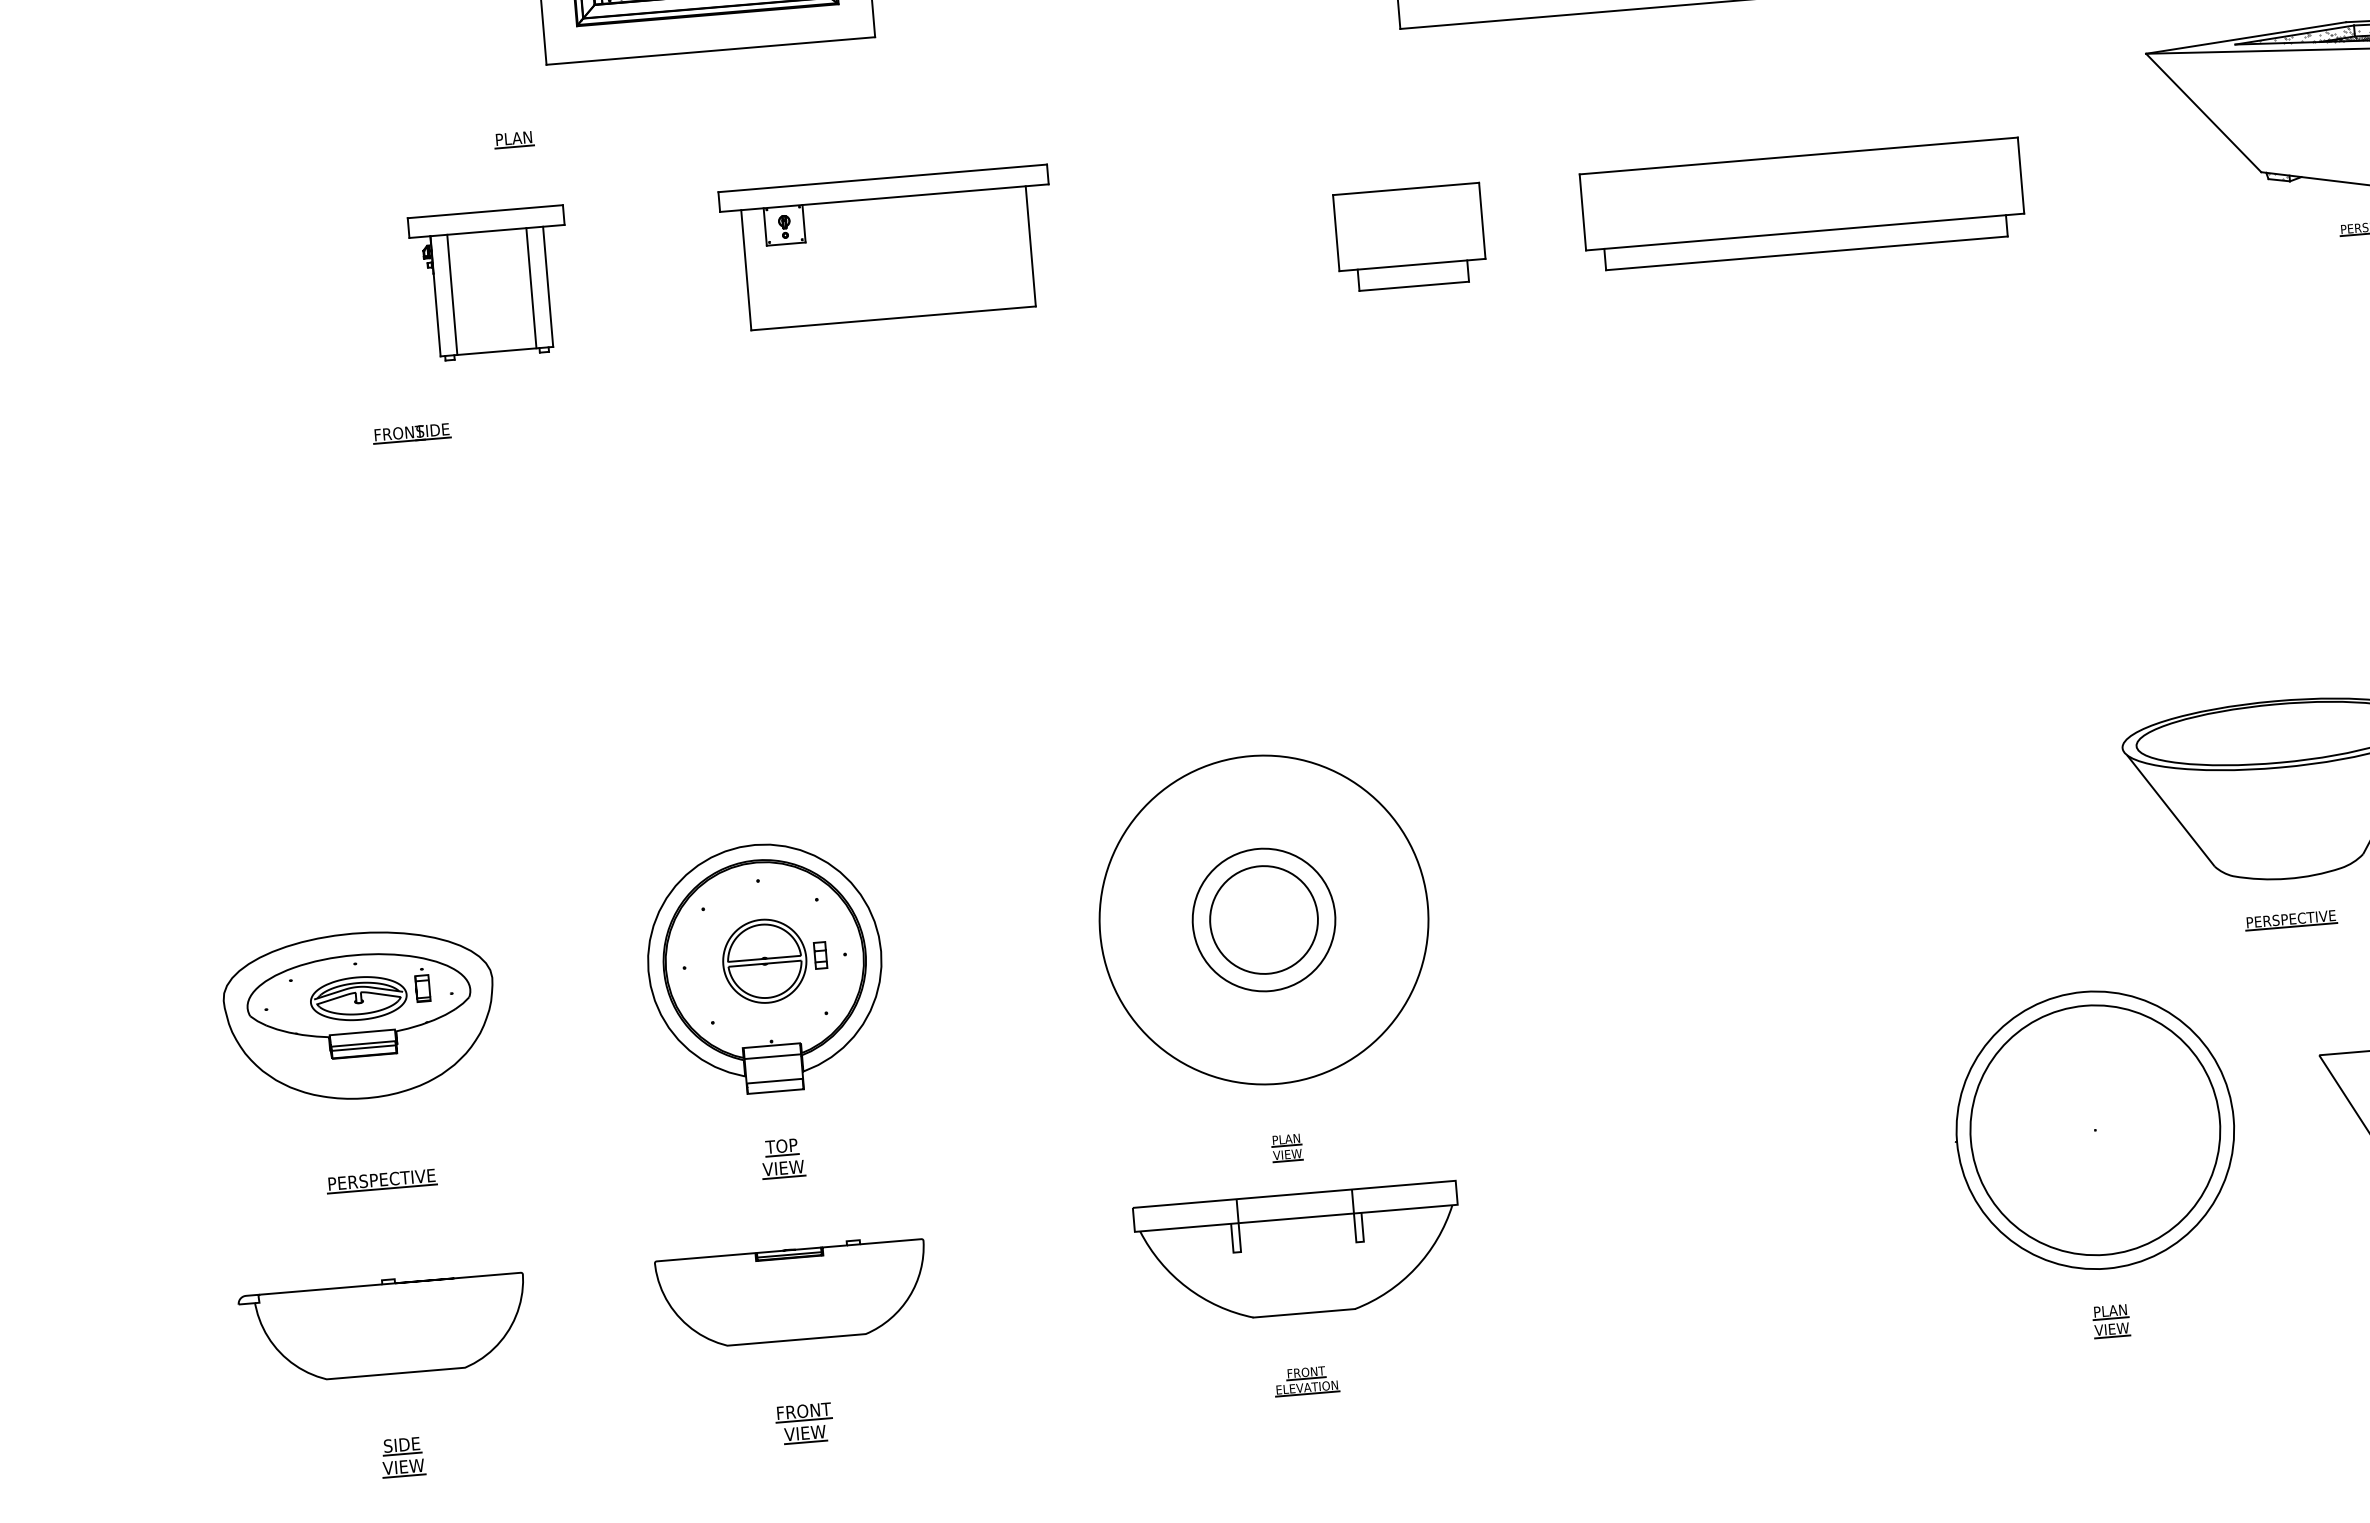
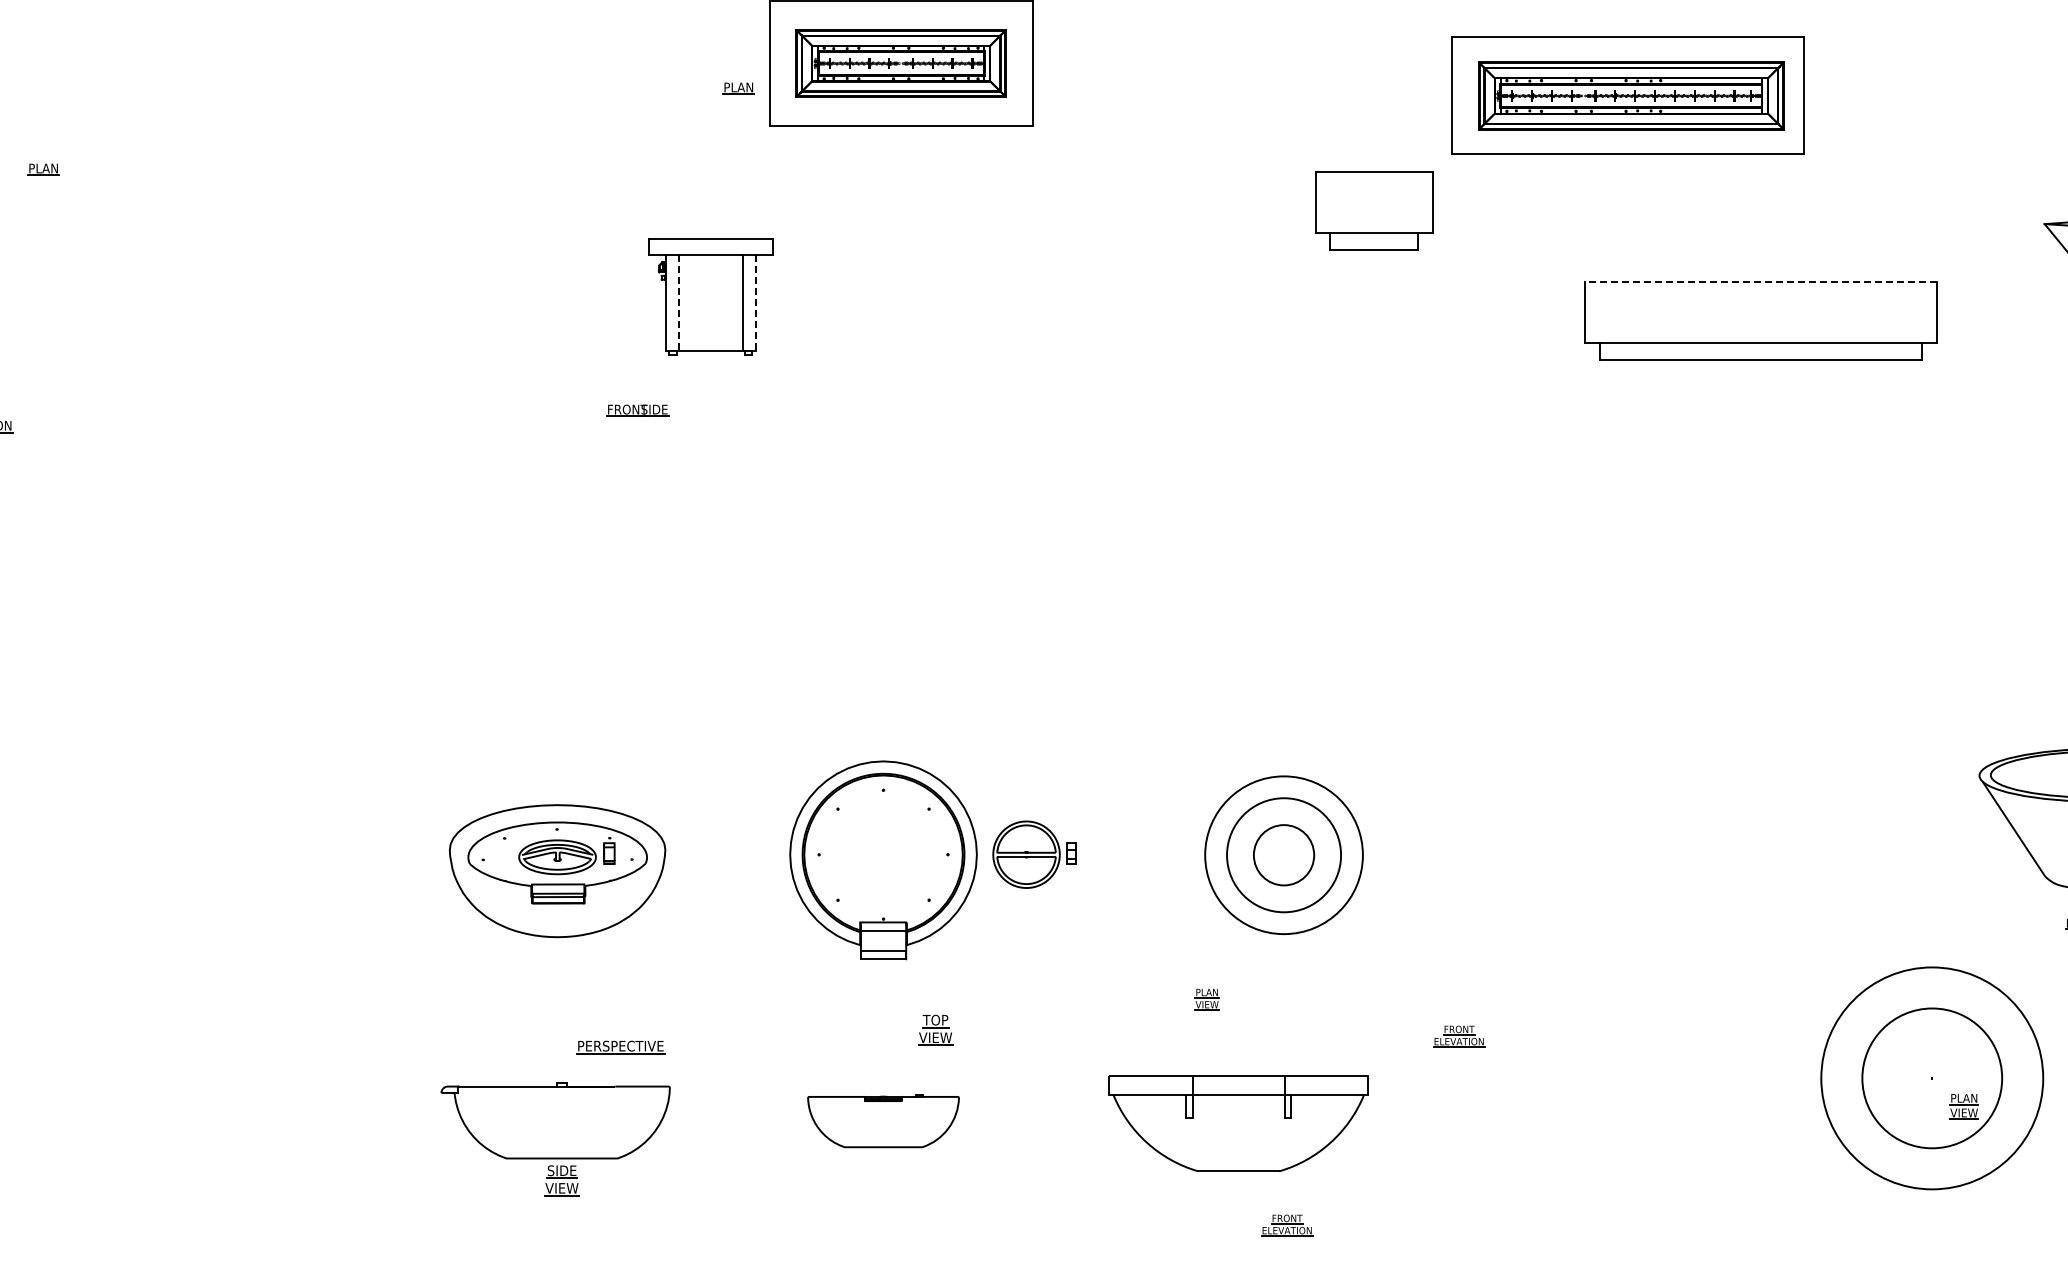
part: (513, 139) -> (738, 88), moved
line: (1799, 156) -> (1761, 282), solid -> dashed
part: (1410, 236) -> (1374, 210), moved
part: (888, 247) -> (1029, 294), removed
line: (548, 287) -> (756, 303), solid -> dashed
line: (452, 295) -> (679, 303), solid -> dashed
circle: (1263, 919) -> (1283, 854), size x0.6
circle: (1263, 920) -> (1283, 855), size x0.7
part: (774, 960) -> (1034, 854), moved
part: (1501, 1127) -> (1459, 1036), added
circle: (2095, 1130) -> (1932, 1078), size x0.7
part: (1286, 1148) -> (1206, 999), moved
part: (782, 1157) -> (935, 1029), moved
part: (381, 1181) -> (620, 1047), moved
part: (1298, 1253) -> (1238, 1123), moved
part: (792, 1292) -> (883, 1120), size x0.7
part: (2110, 1321) -> (1963, 1106), moved
part: (804, 1423) -> (884, 1225), removed
part: (402, 1457) -> (561, 1180), moved

